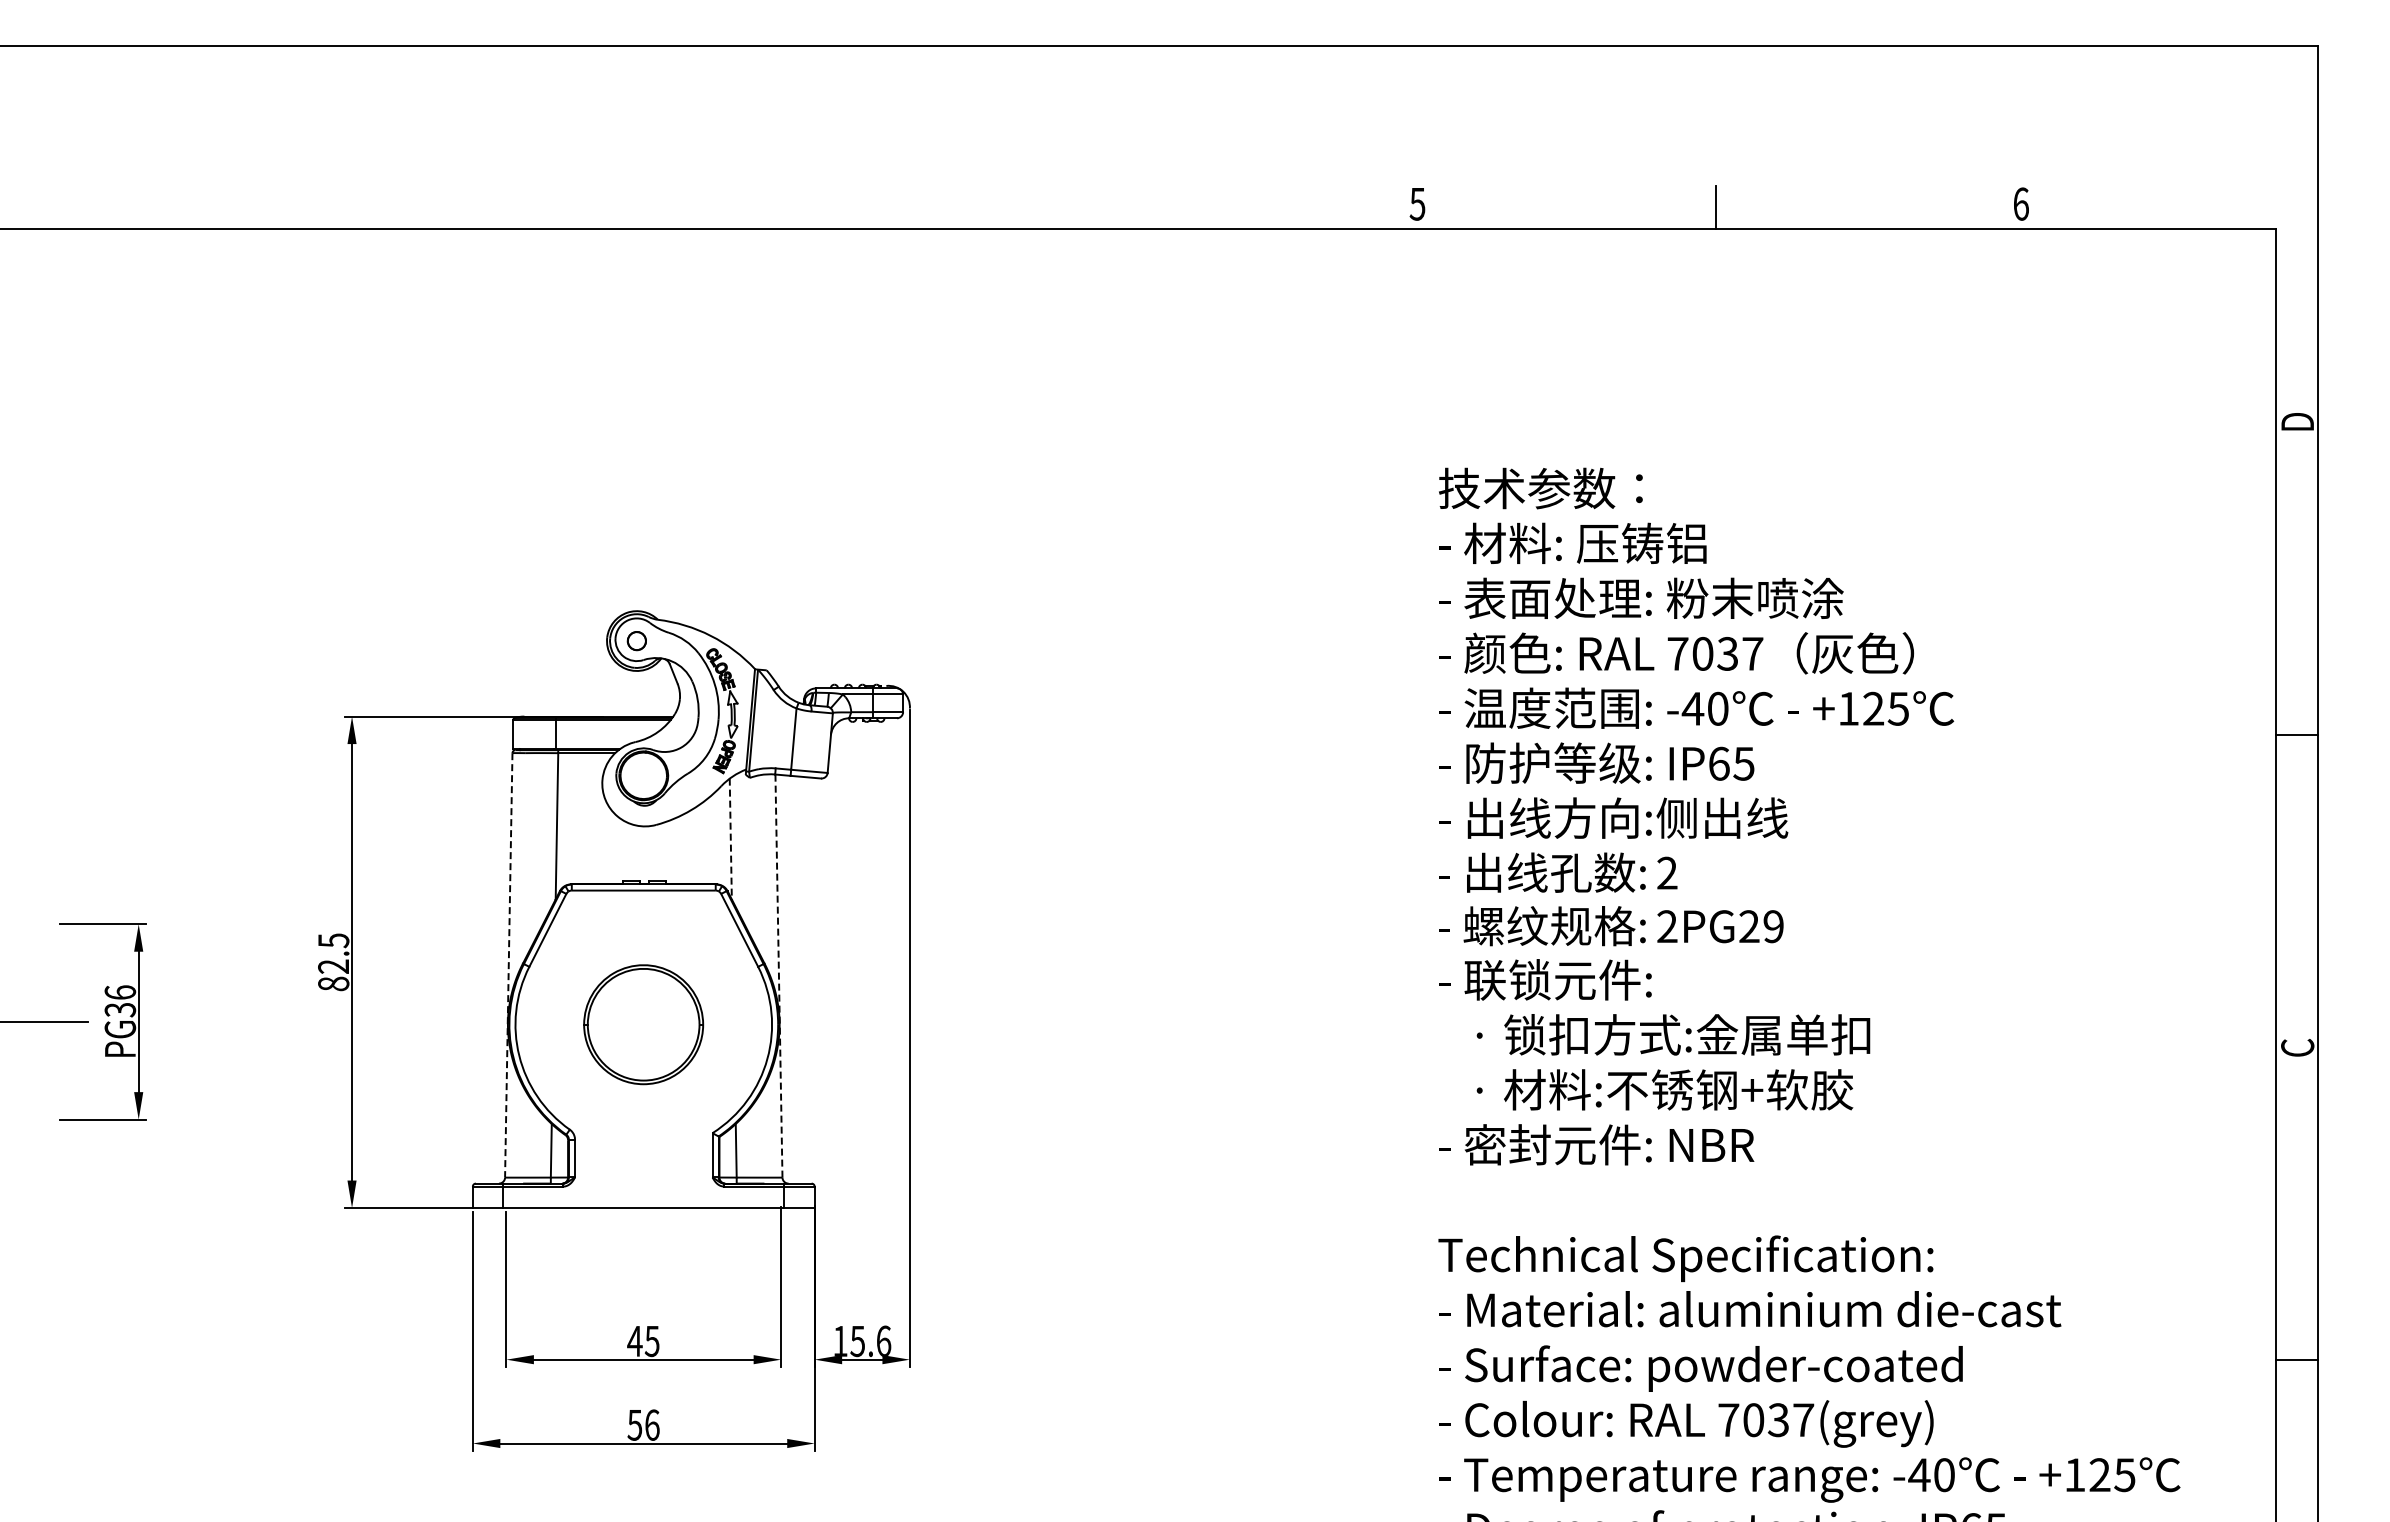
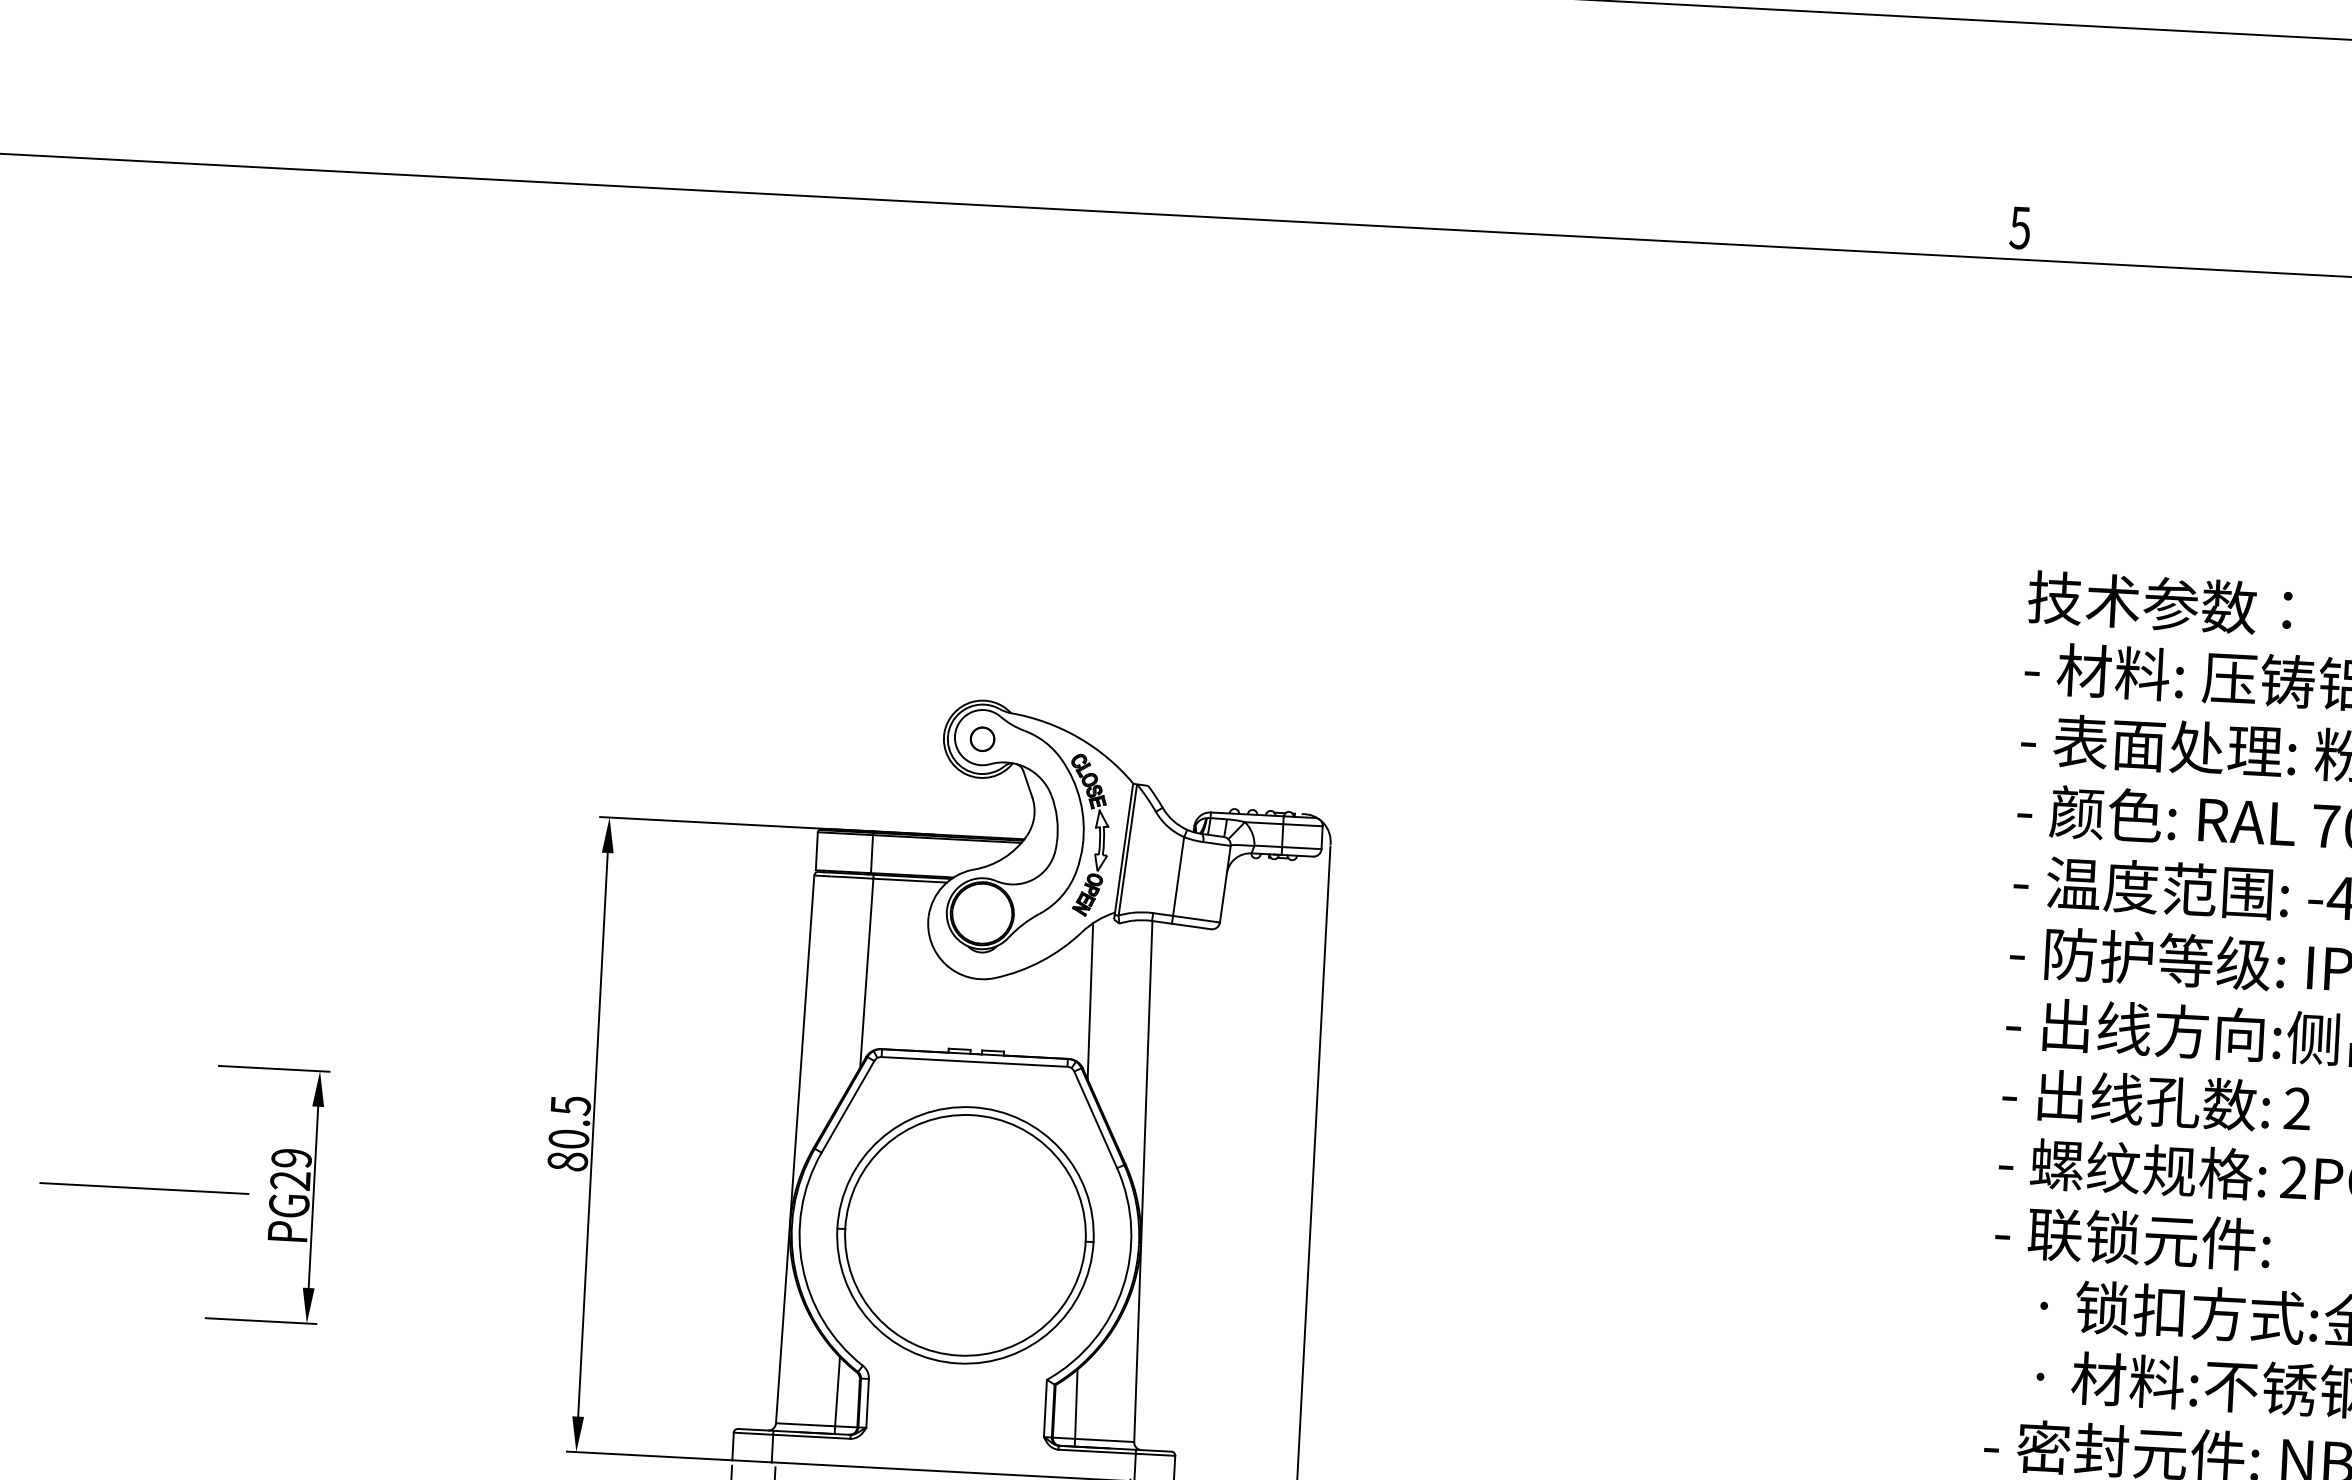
line: (730, 839) -> (1089, 1001), dashed -> solid
line: (508, 965) -> (794, 1149), dashed -> solid
text: (333, 966) -> (568, 1138), 82.5 -> 80.5
line: (778, 976) -> (1142, 1182), dashed -> solid
text: (120, 1001) -> (291, 1169), PG36 -> PG29
part: (643, 1024) -> (965, 1234), size x1.67

